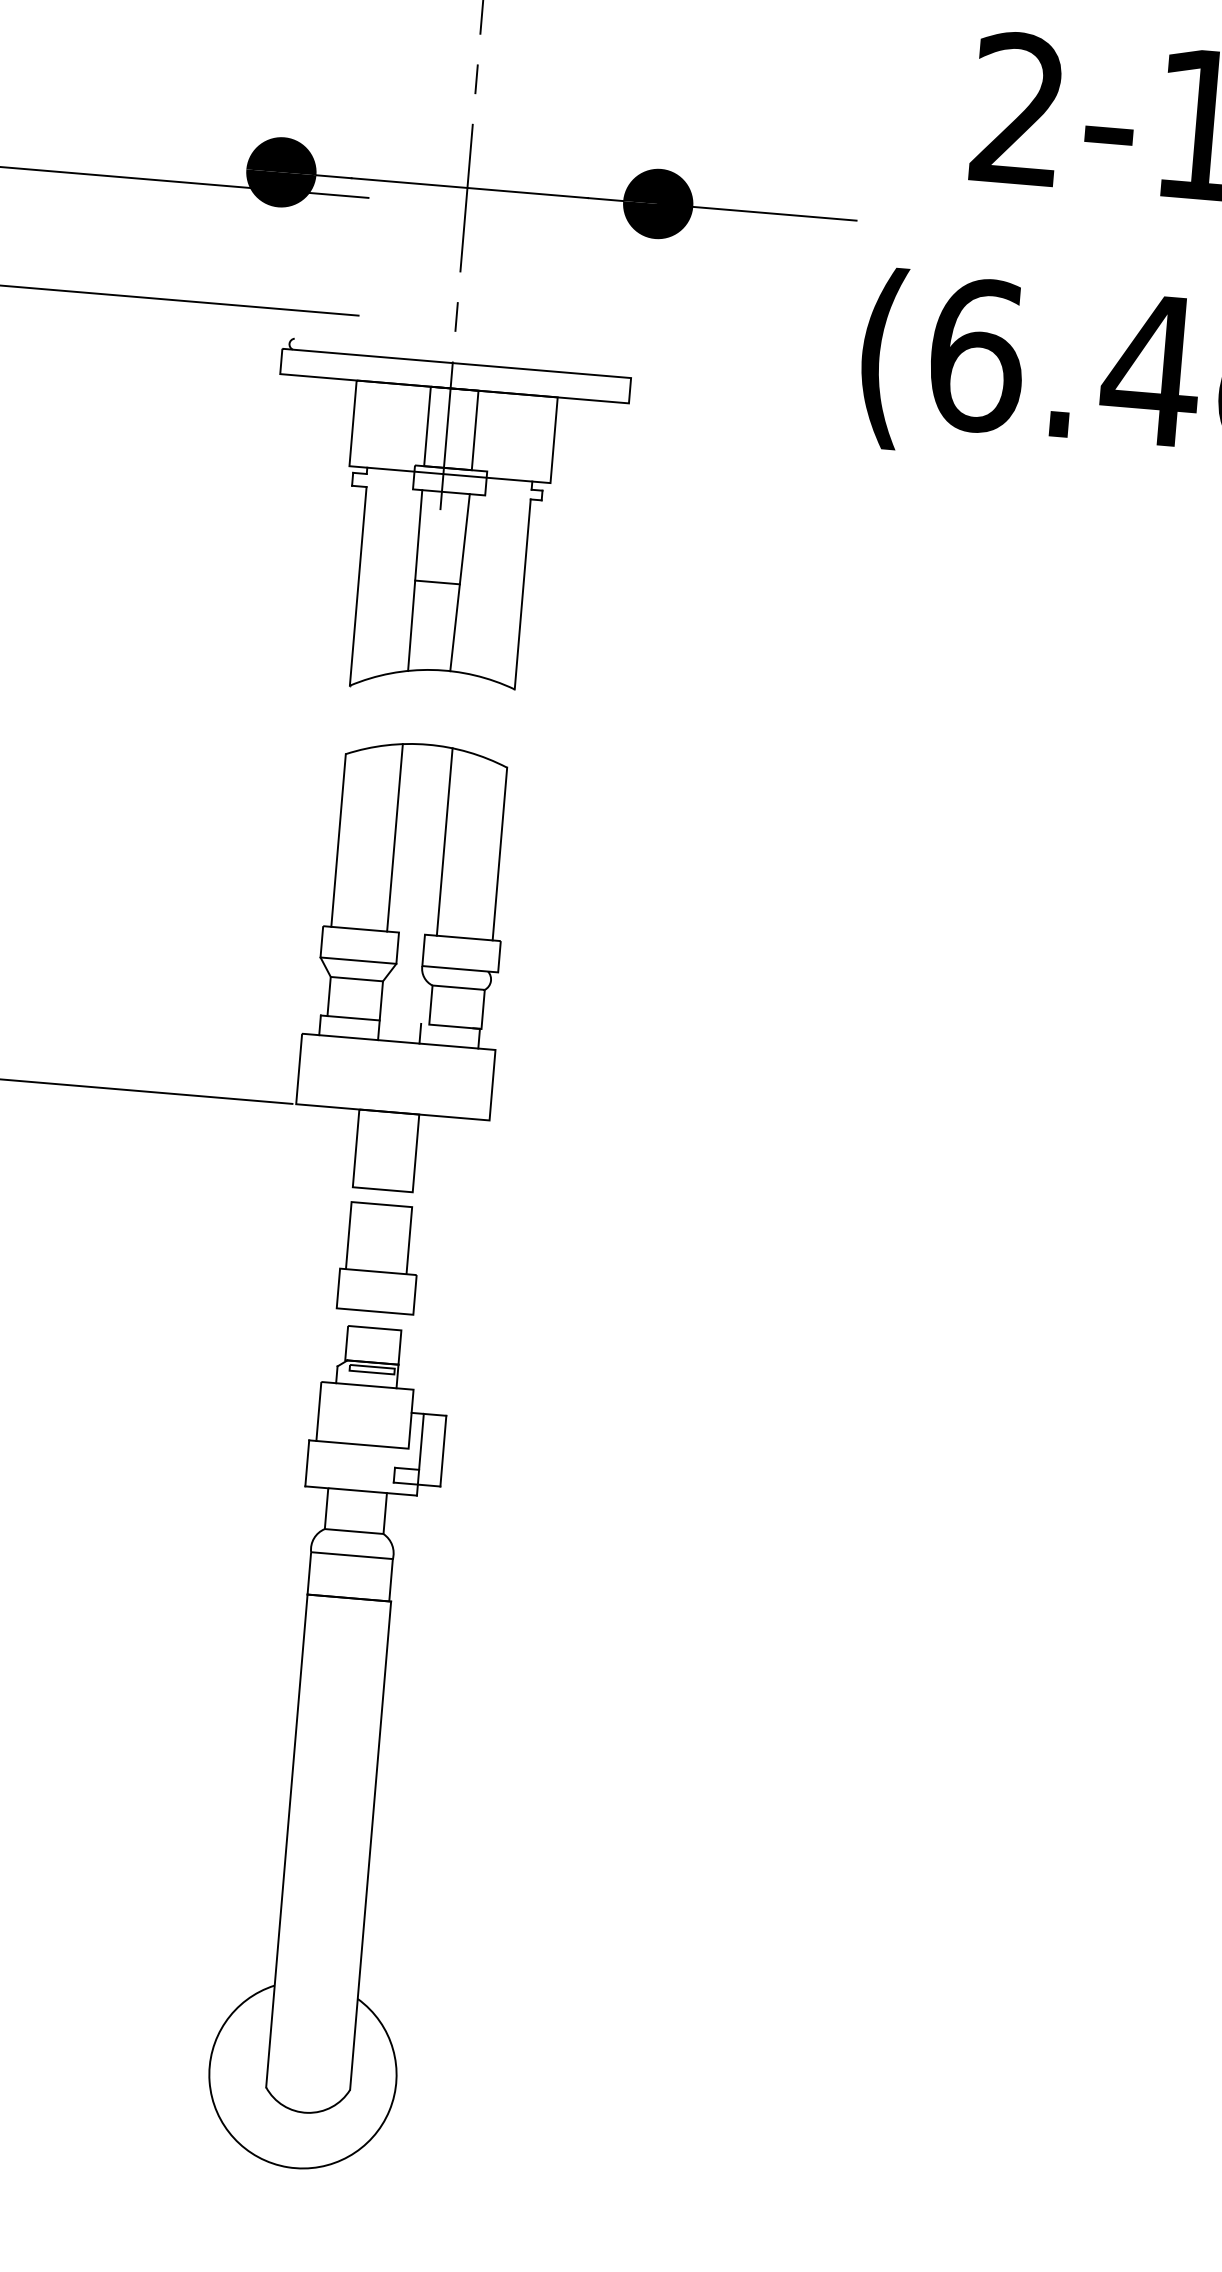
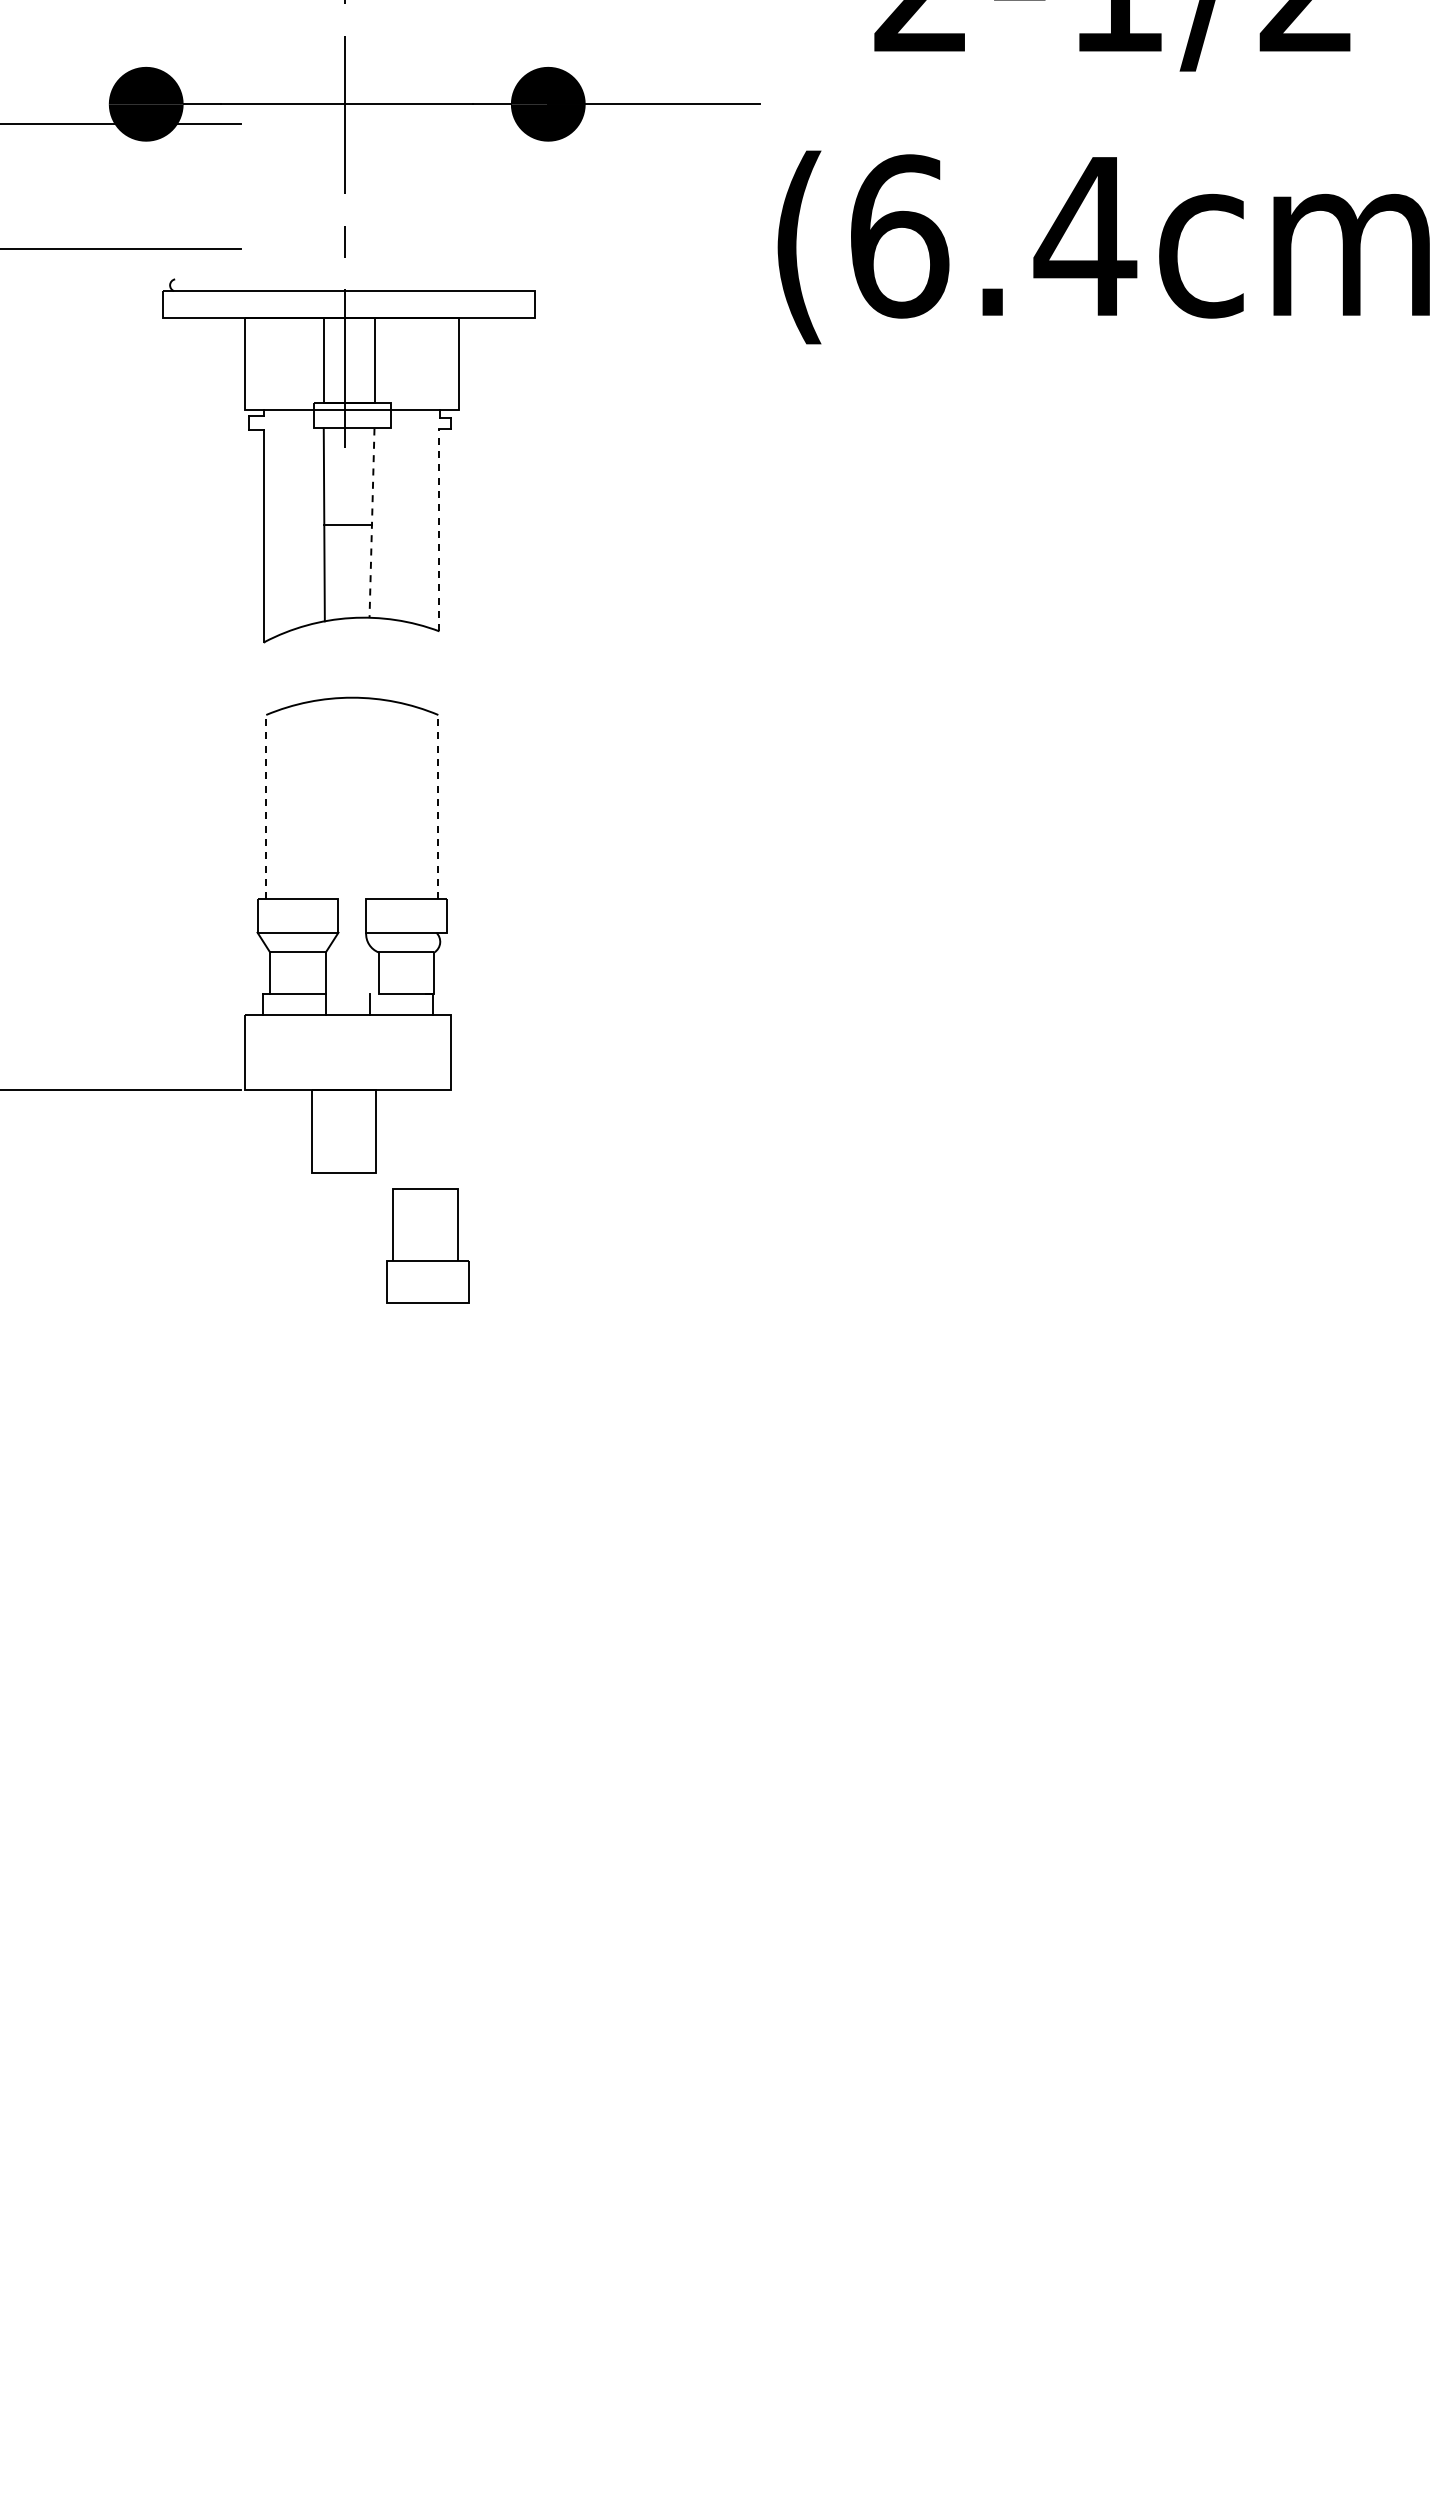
line: (460, 583) -> (372, 523), solid -> dashed
line: (522, 593) -> (439, 529), solid -> dashed
line: (394, 838) -> (325, 799), removed
line: (338, 839) -> (266, 806), solid -> dashed
line: (444, 842) -> (378, 799), removed
line: (500, 853) -> (438, 806), solid -> dashed
part: (379, 1257) -> (427, 1245), moved
part: (329, 1748) -> (337, 1769), removed

